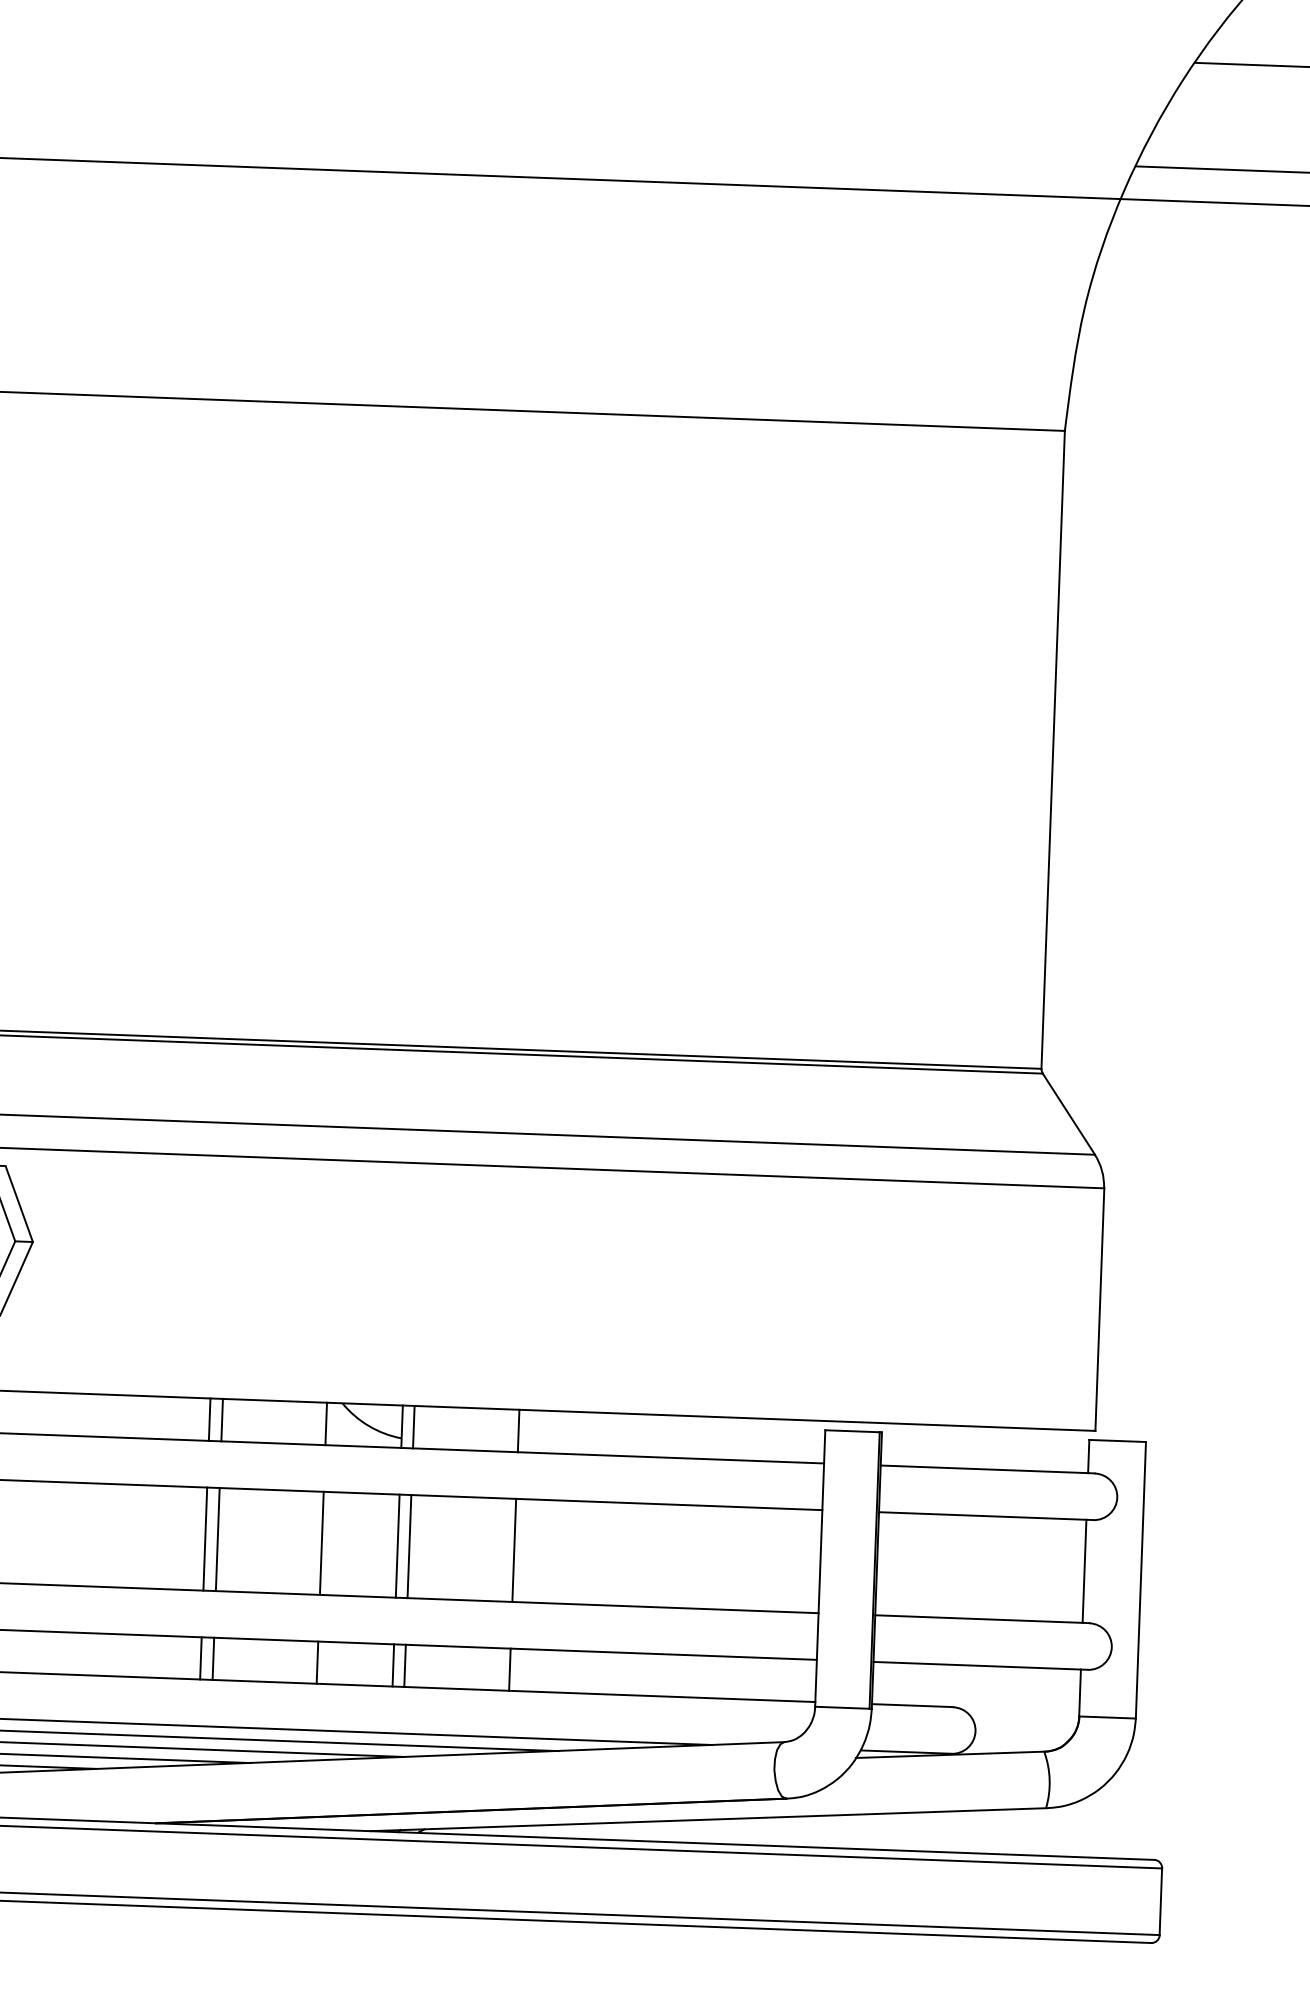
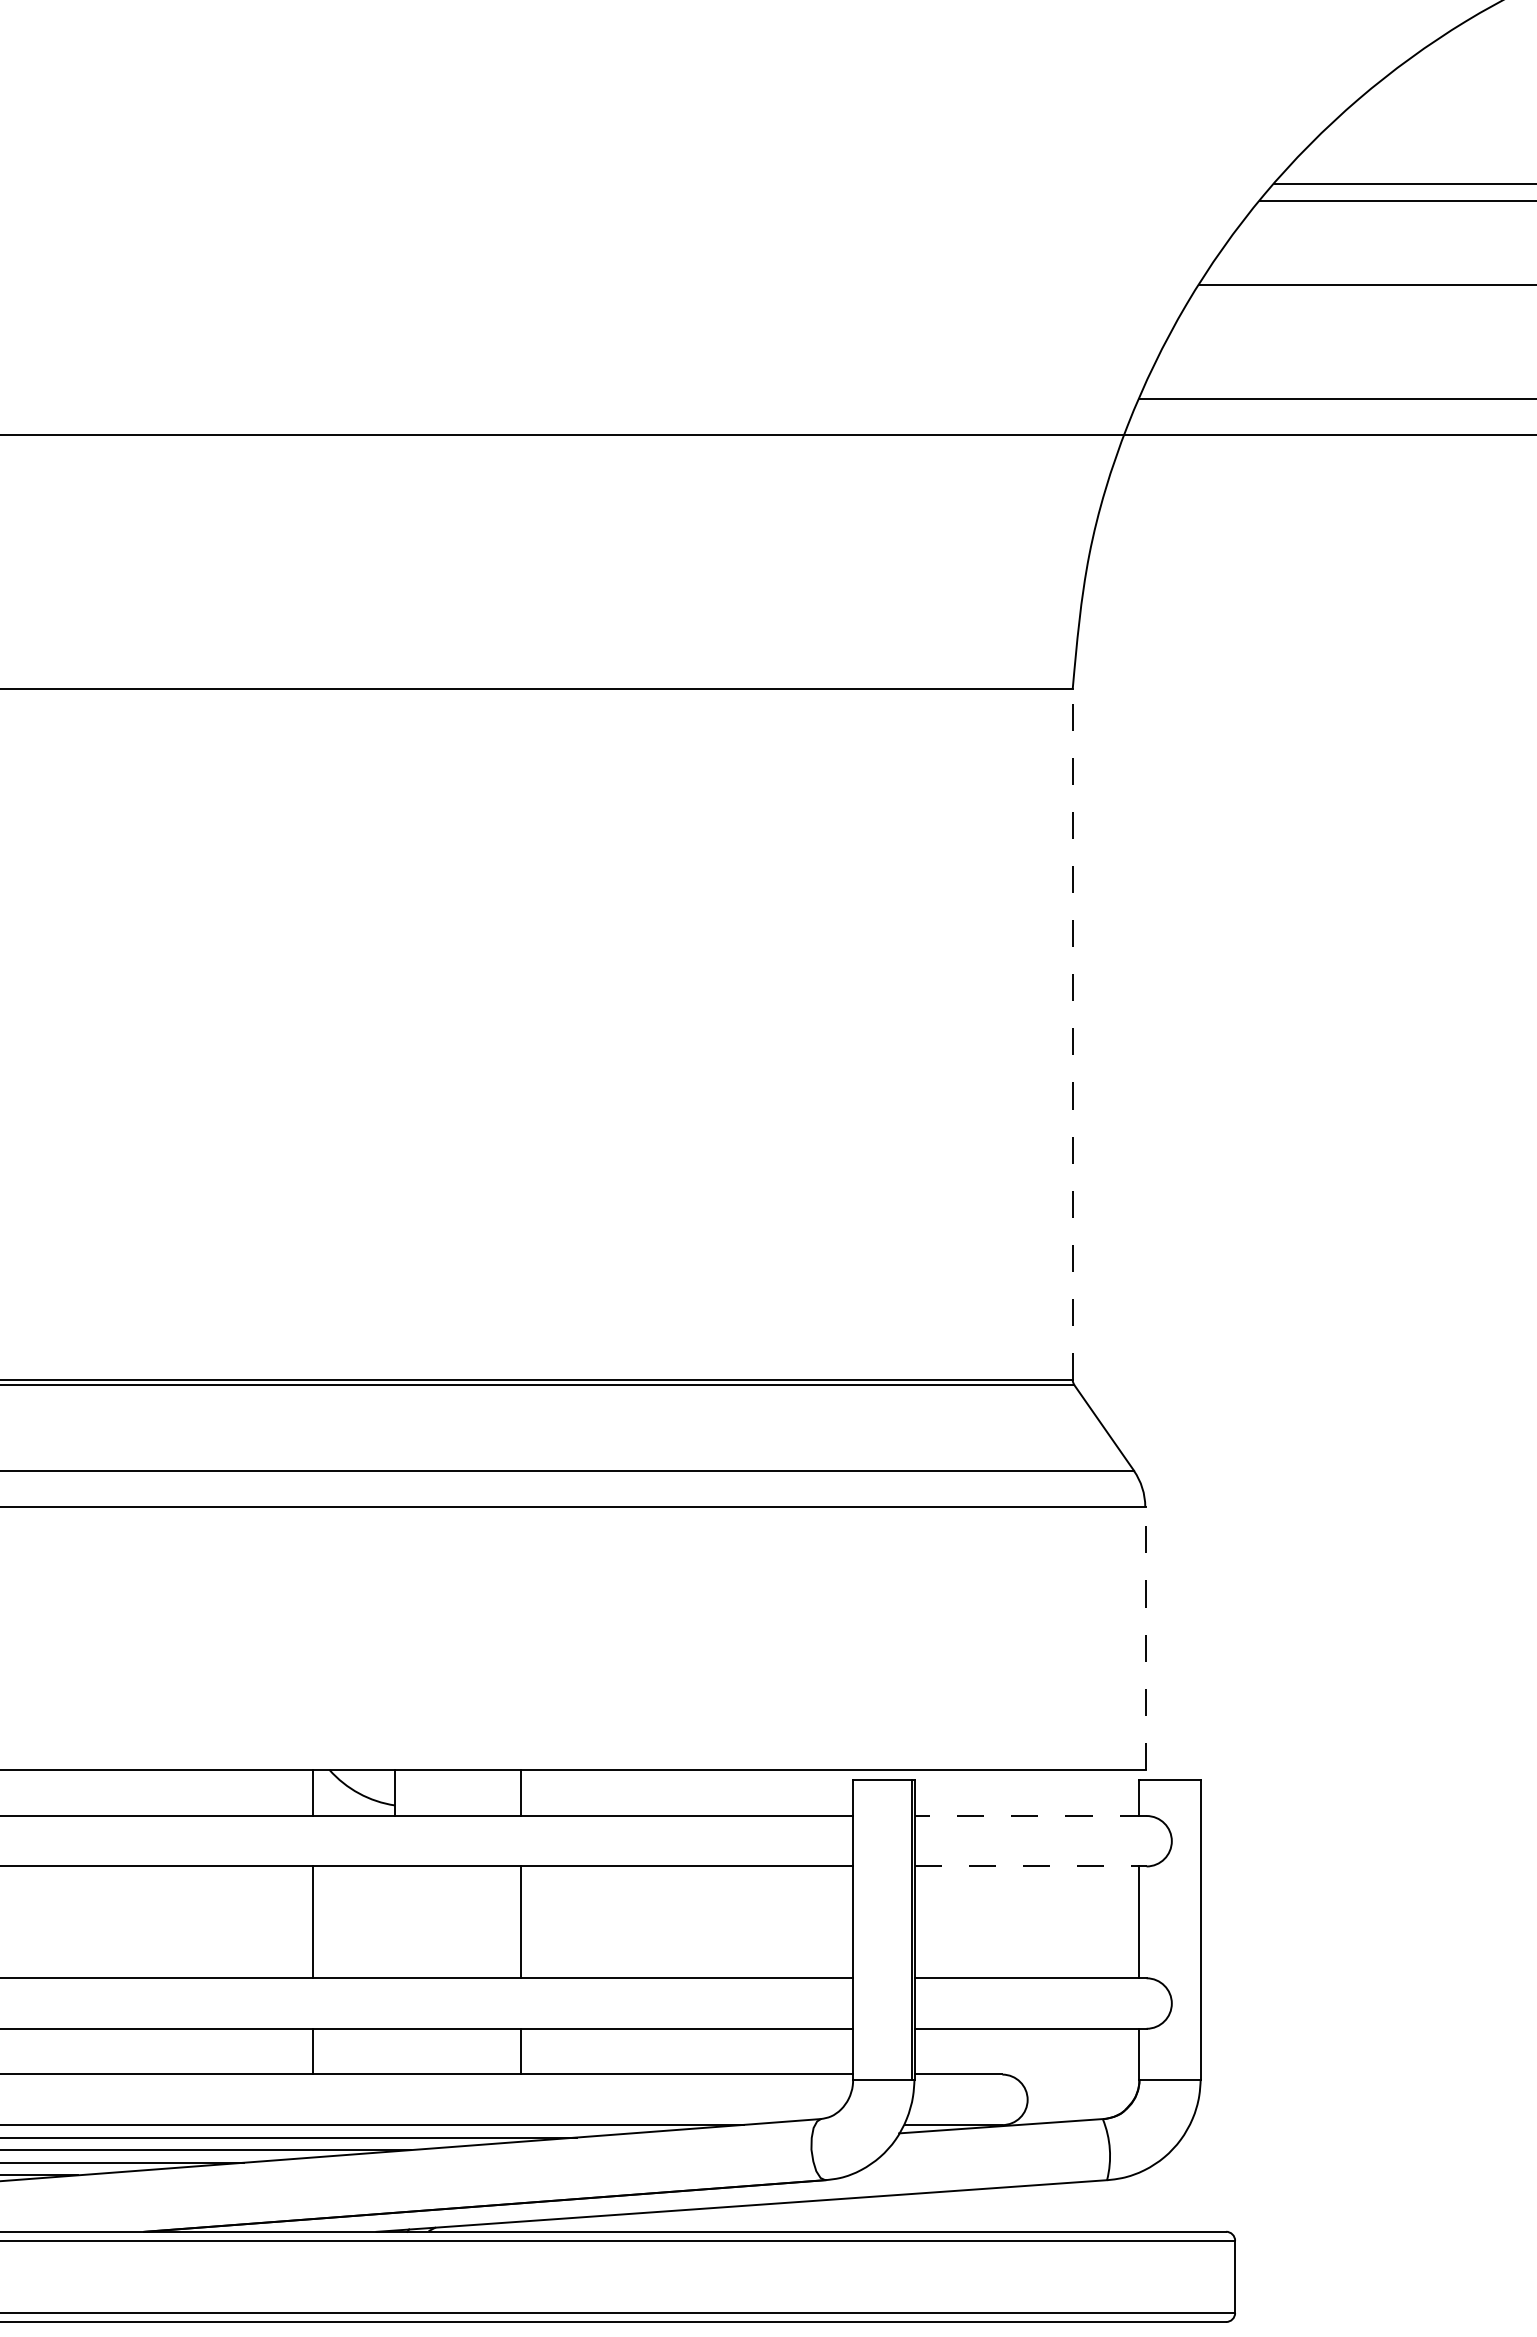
line: (1052, 750) -> (1072, 1034), solid -> dashed
line: (1099, 1308) -> (1145, 1637), solid -> dashed
line: (209, 1419) -> (186, 1792), removed
line: (221, 1419) -> (199, 1792), removed
line: (413, 1426) -> (407, 1792), removed
line: (987, 1469) -> (1030, 1815), solid -> dashed
line: (986, 1516) -> (1031, 1866), solid -> dashed
line: (205, 1539) -> (186, 1922), removed
line: (217, 1539) -> (199, 1922), removed
line: (397, 1546) -> (394, 1922), removed
line: (409, 1546) -> (407, 1922), removed
line: (201, 1658) -> (186, 2051), removed
line: (213, 1658) -> (199, 2051), removed
line: (393, 1665) -> (394, 2051), removed
line: (404, 1665) -> (407, 2051), removed

